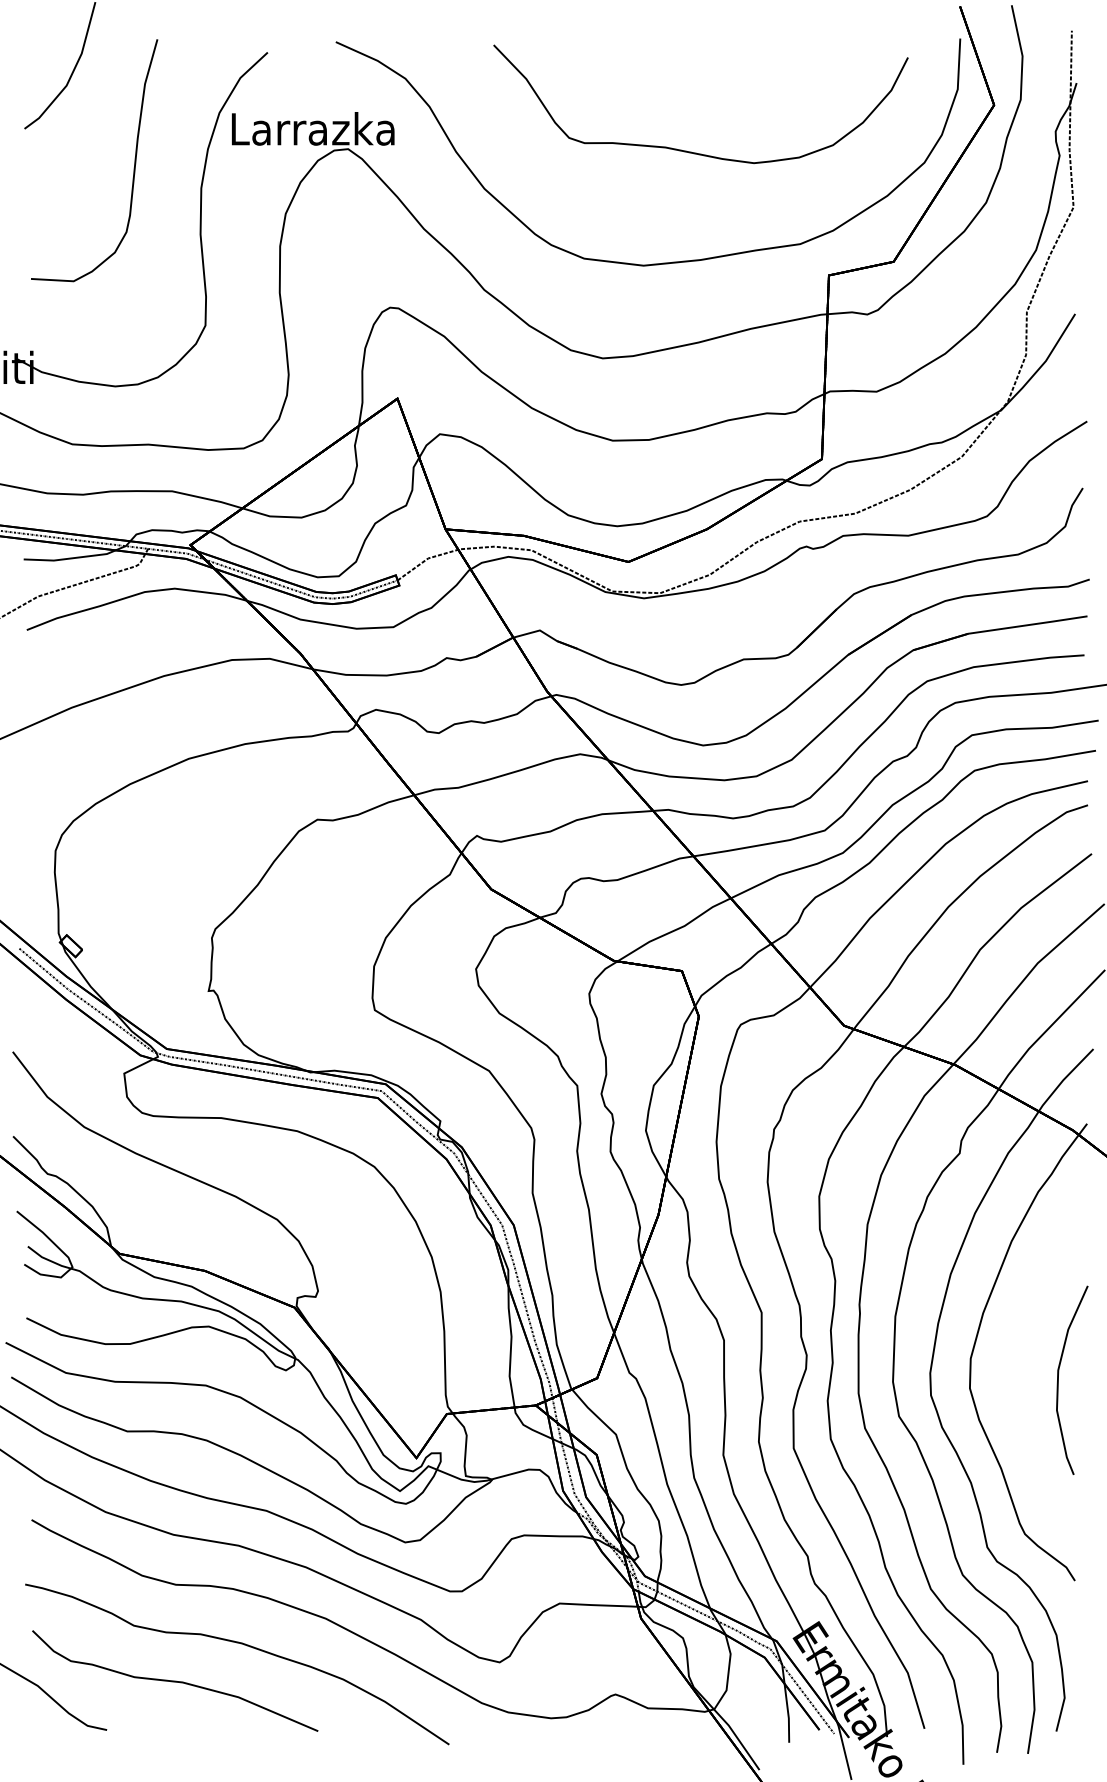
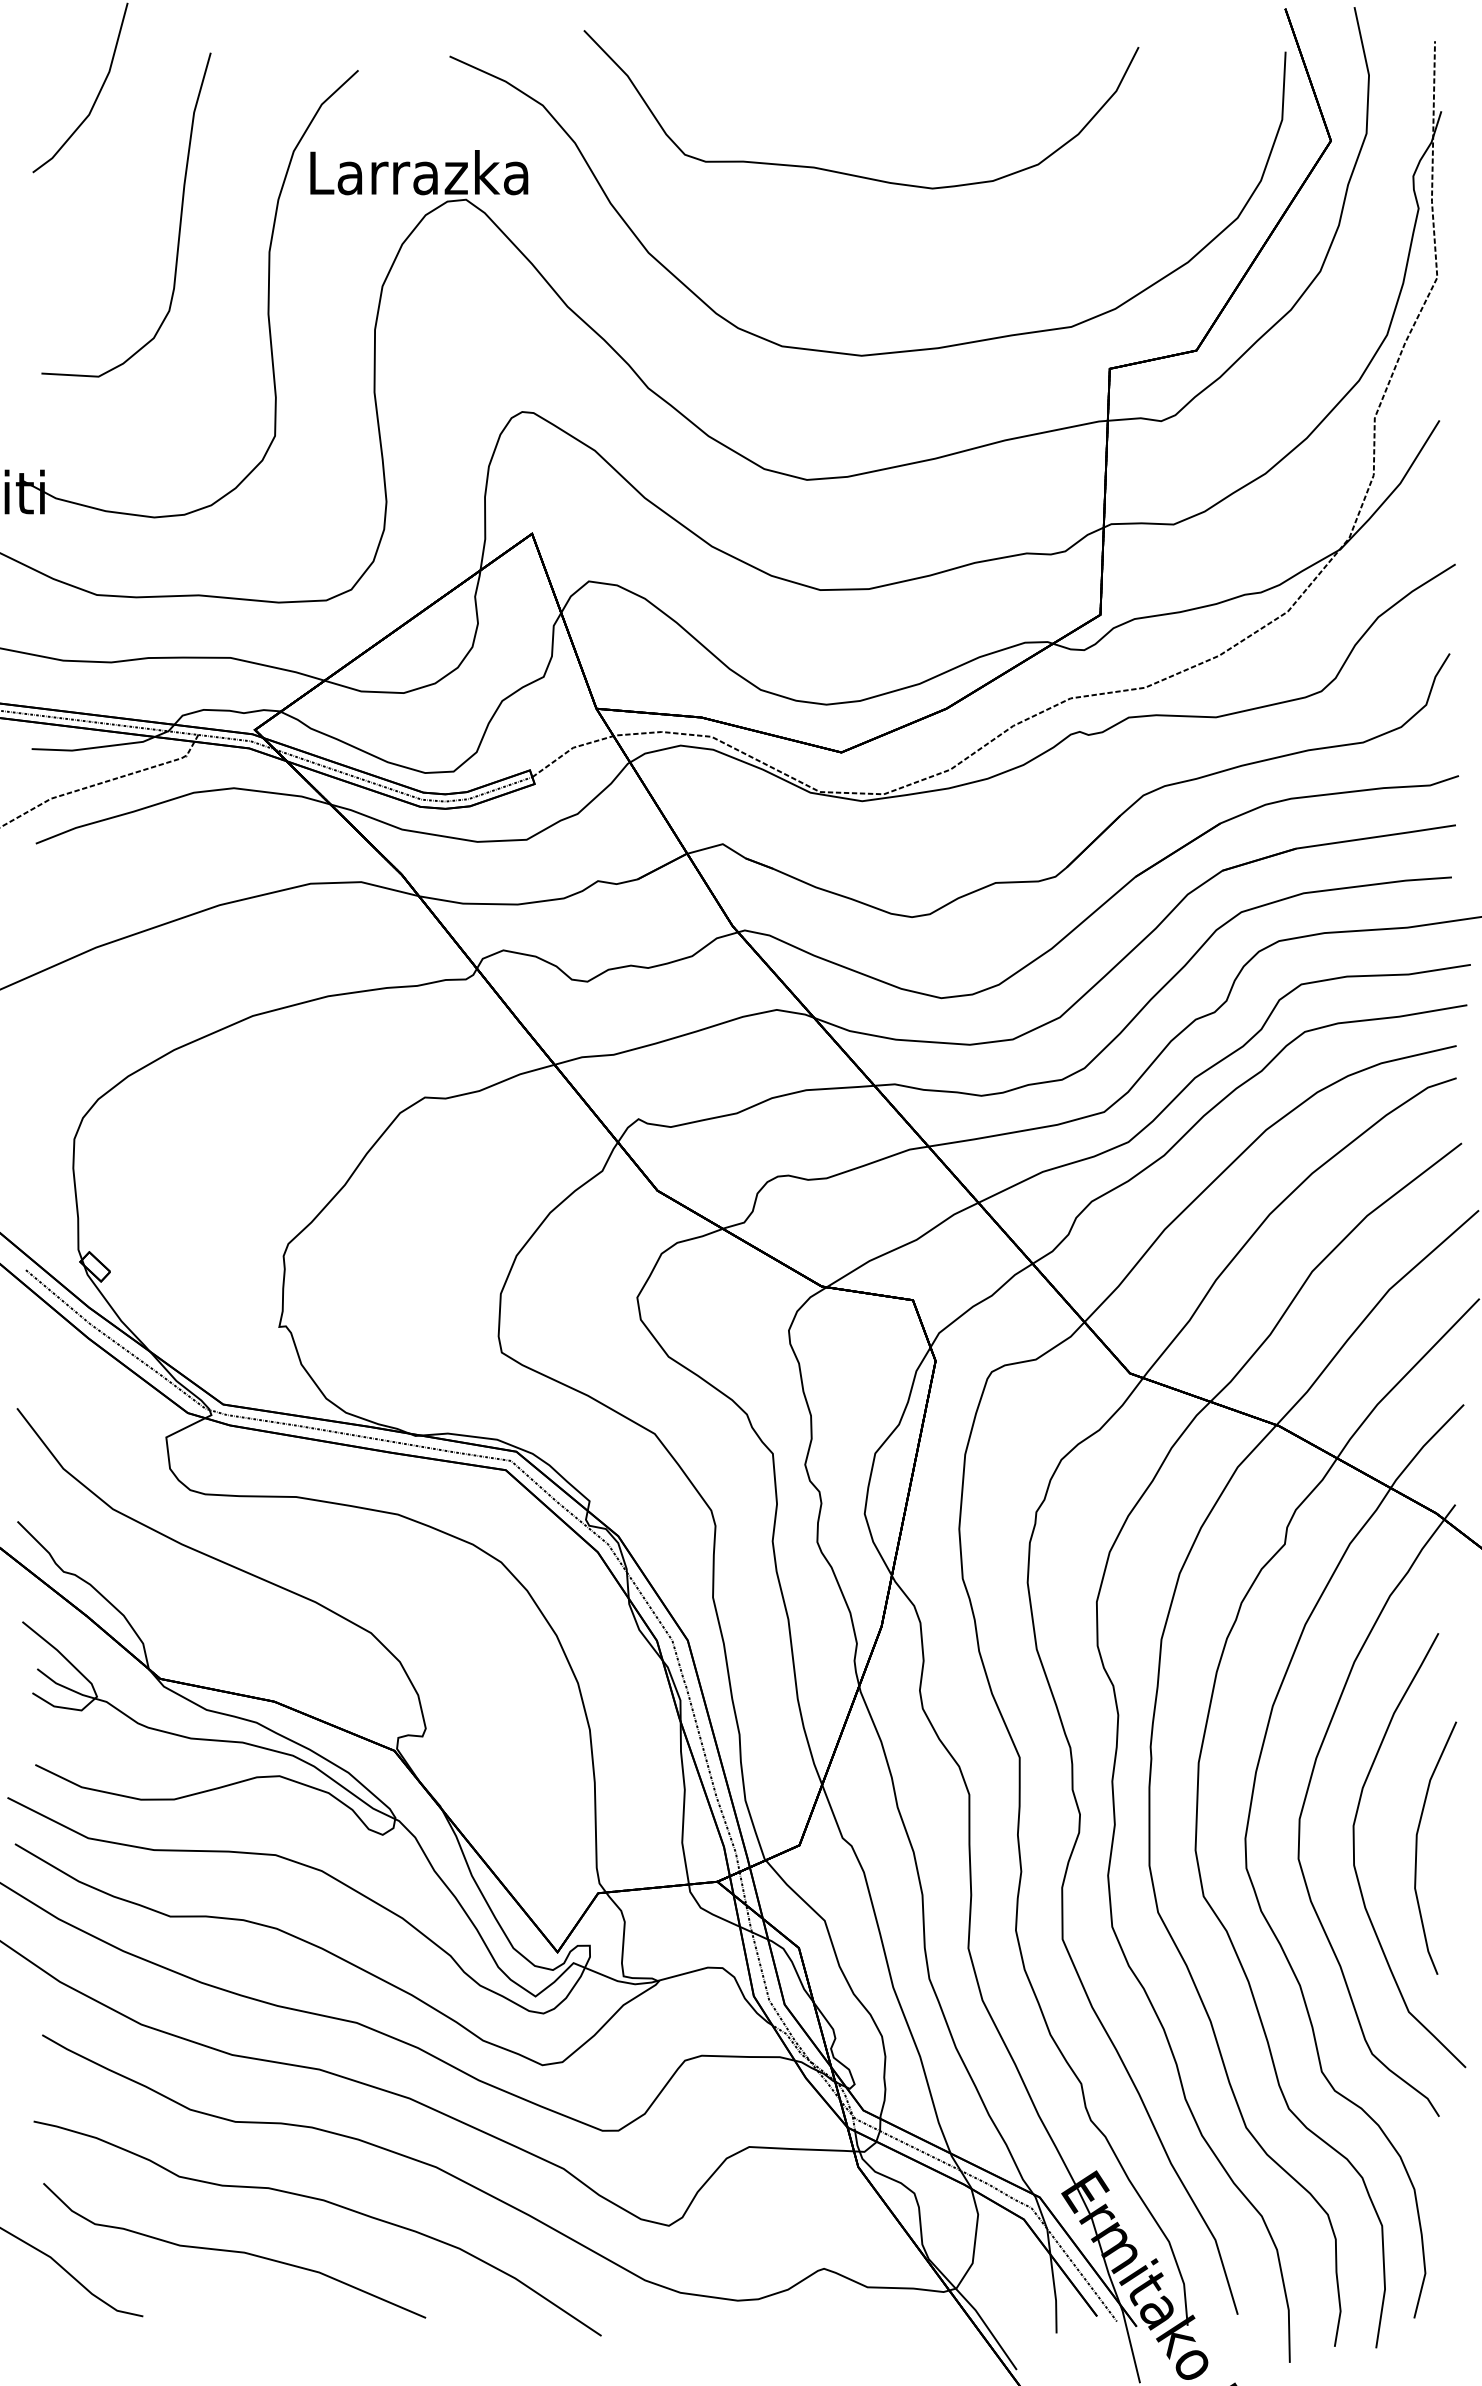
curve: (692, 151) -> (849, 173), moved
part: (1011, 1382) -> (1354, 1850), added

